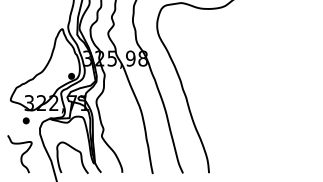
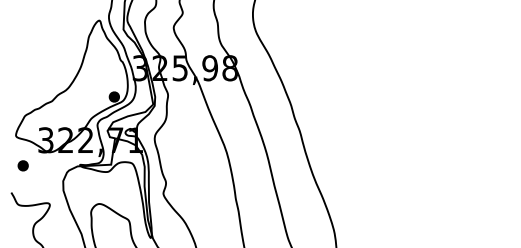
part: (25, 120) -> (21, 165), moved

